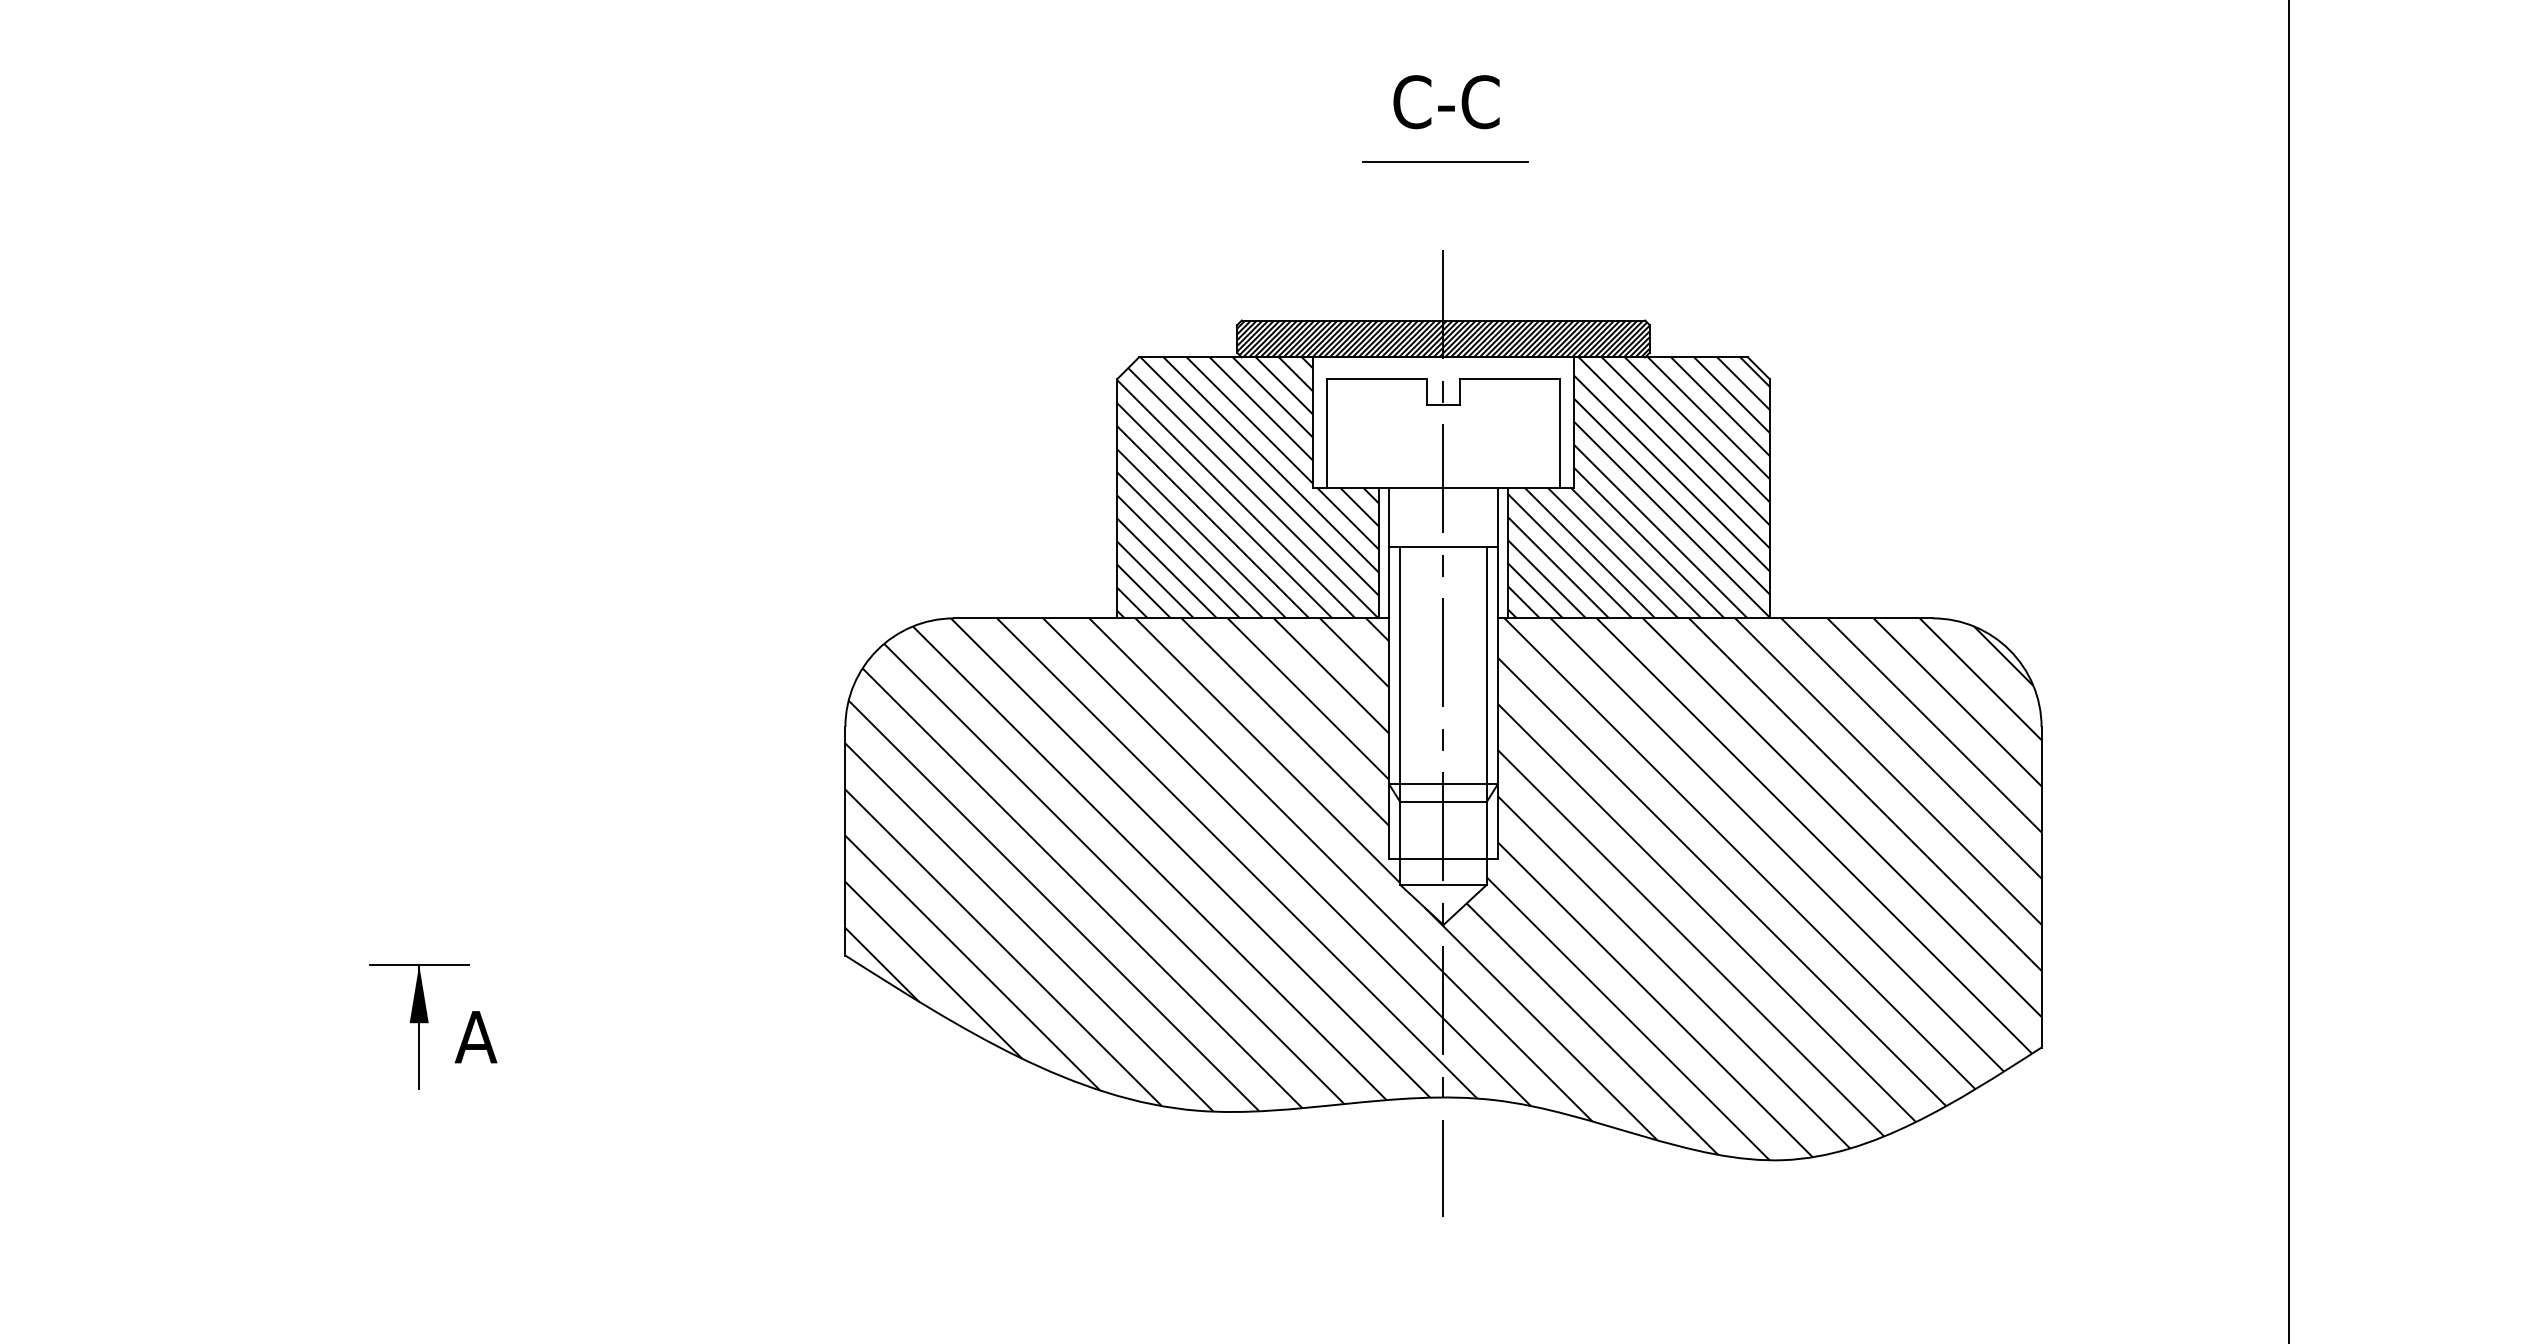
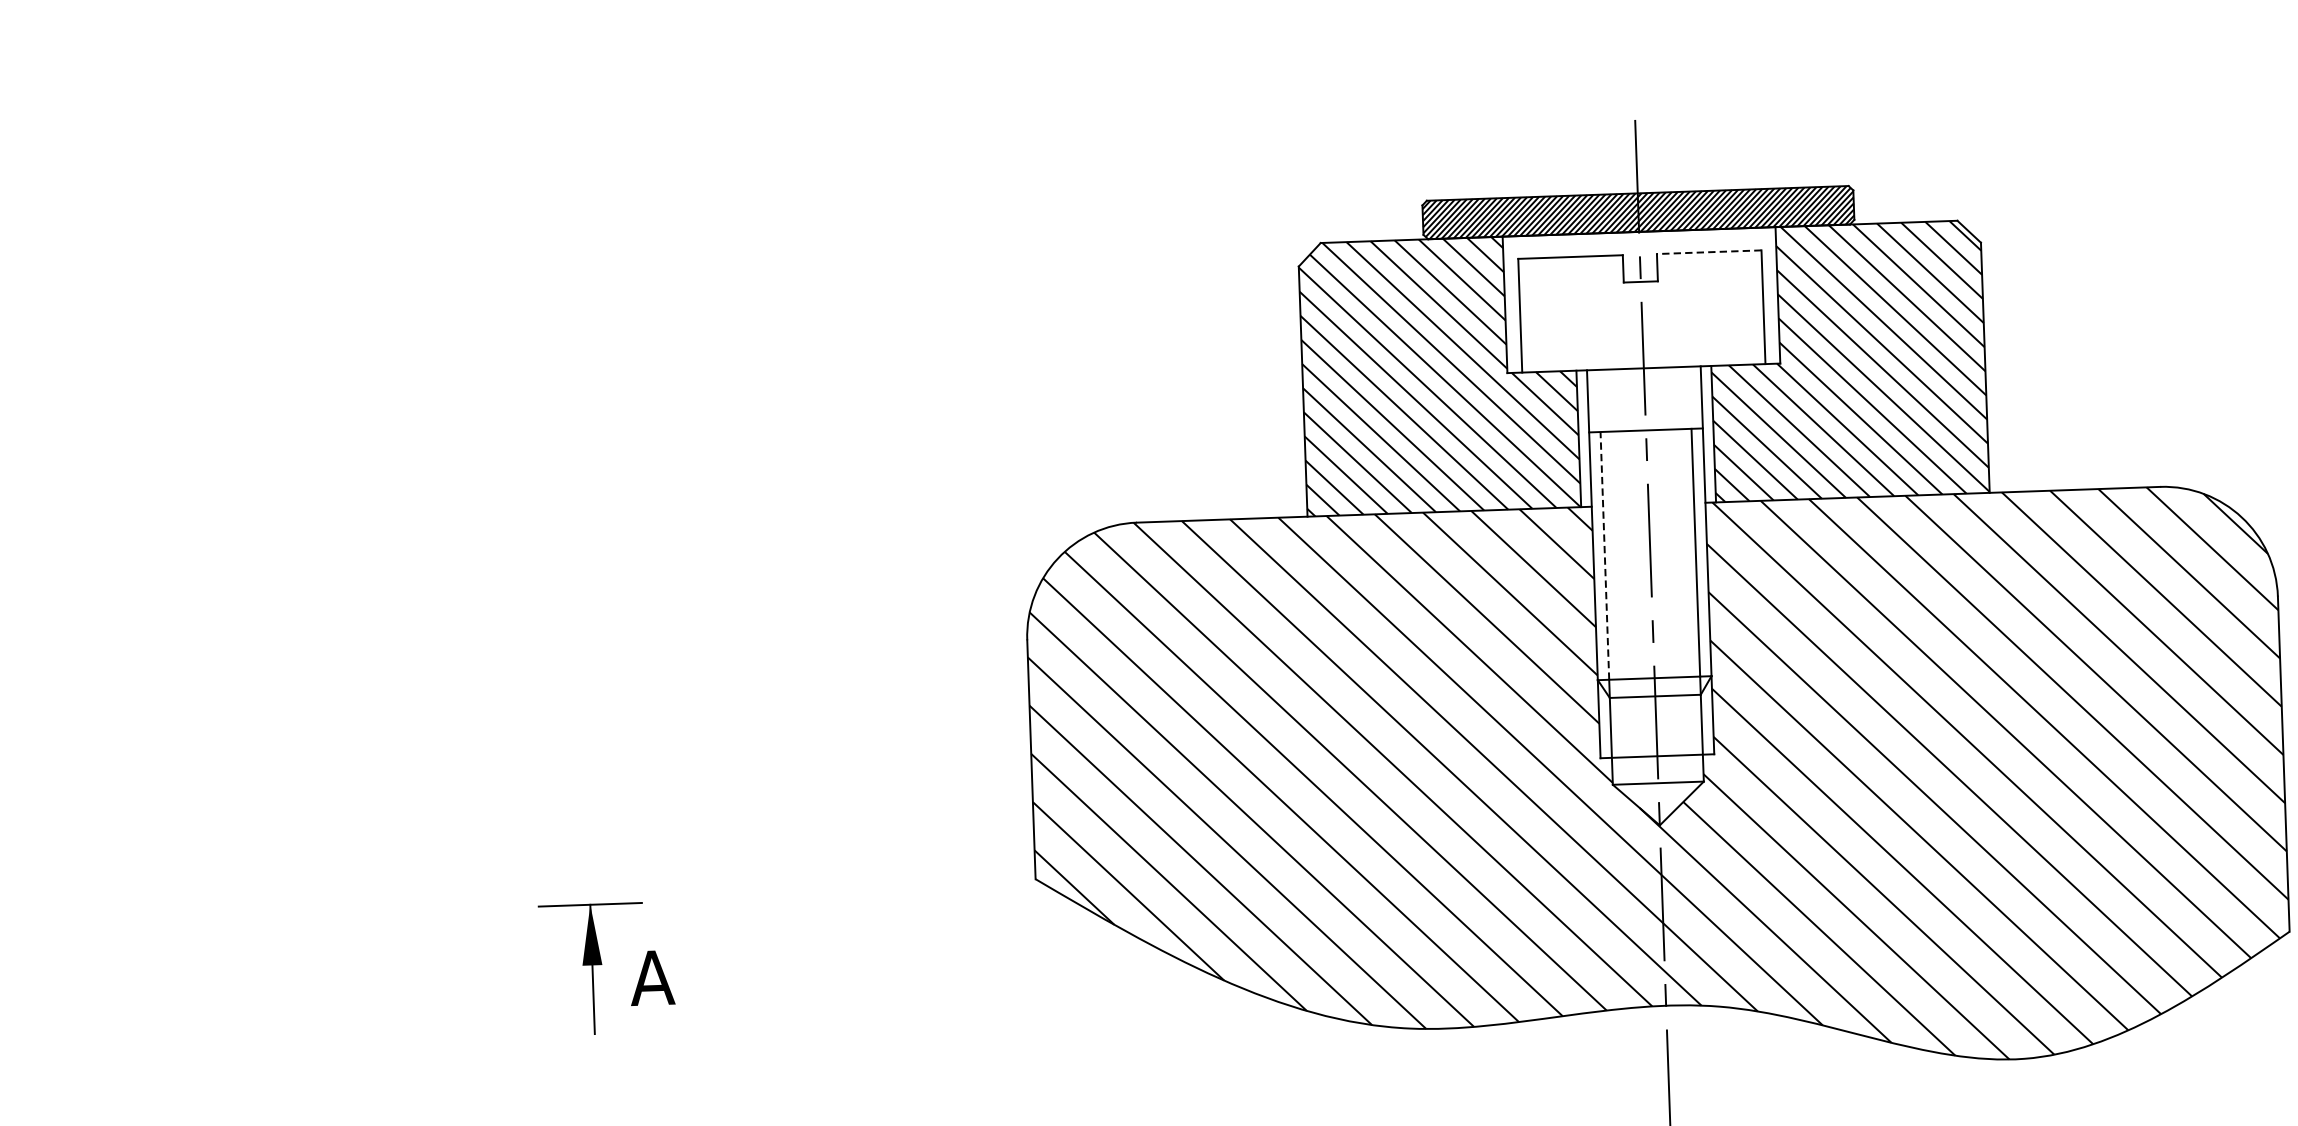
line: (1445, 162) -> (1634, 28), removed
line: (1509, 379) -> (1708, 252), solid -> dashed
line: (1399, 665) -> (1604, 555), solid -> dashed

